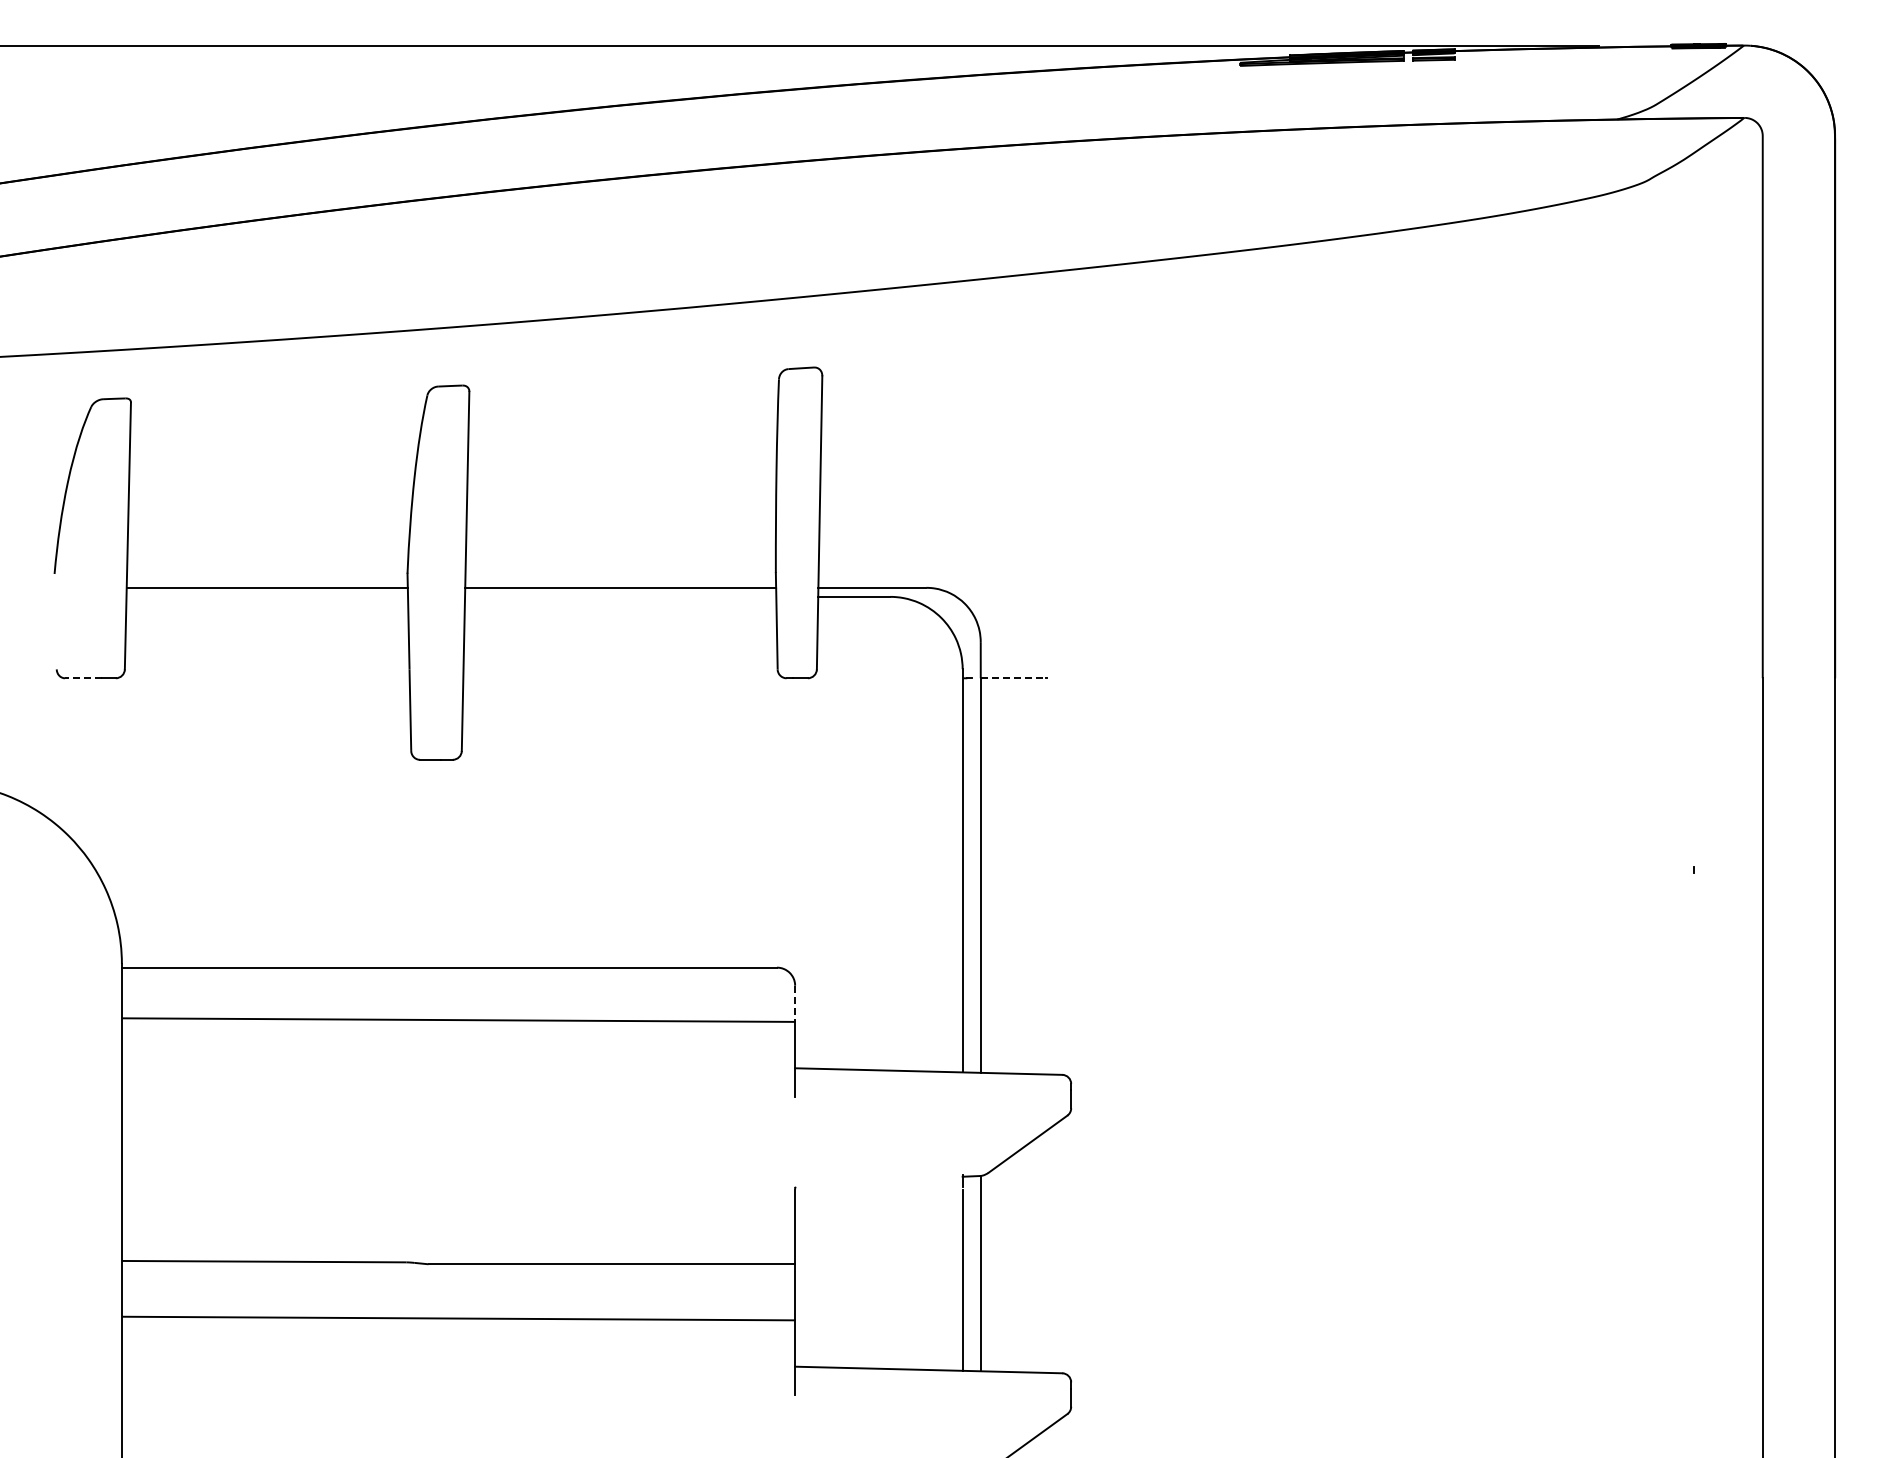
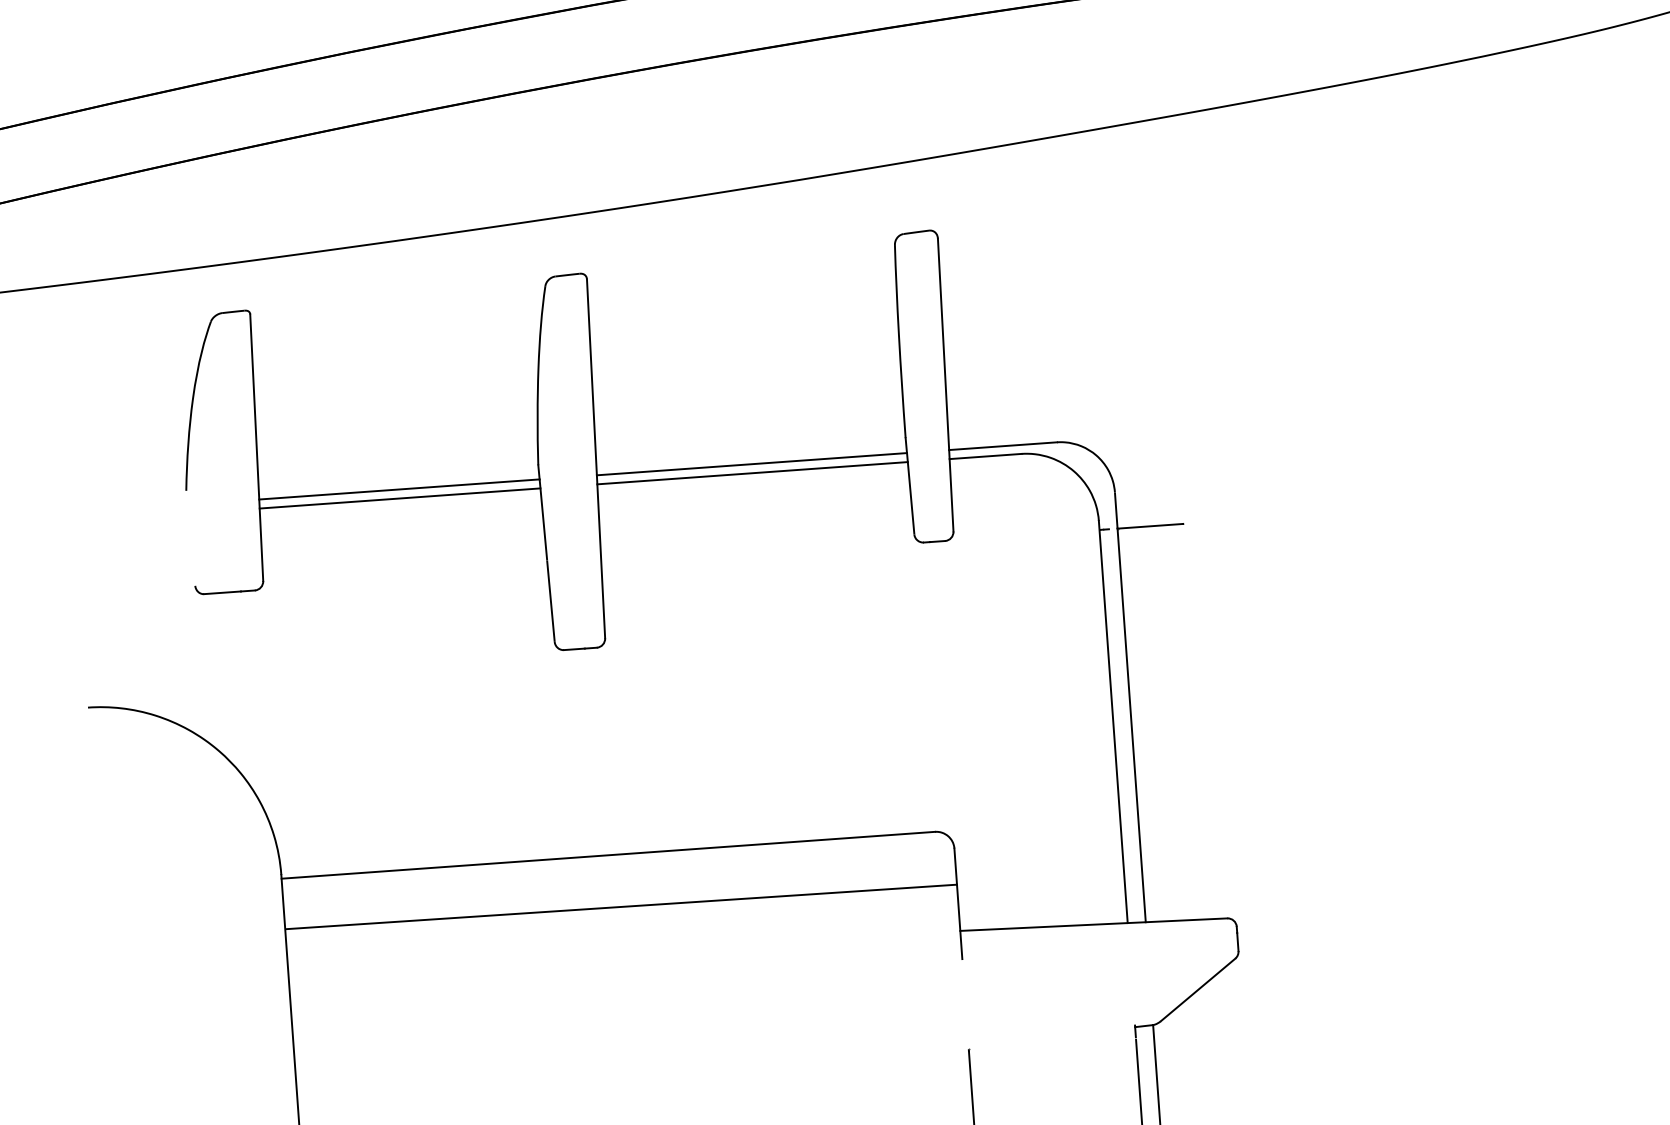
line: (266, 596) -> (399, 498), added
line: (620, 596) -> (752, 472), added
line: (83, 678) -> (222, 593), dashed -> solid
line: (1013, 678) -> (1150, 526), dashed -> solid
line: (795, 1004) -> (956, 867), dashed -> solid

